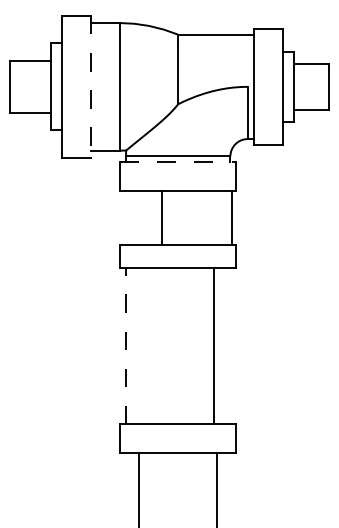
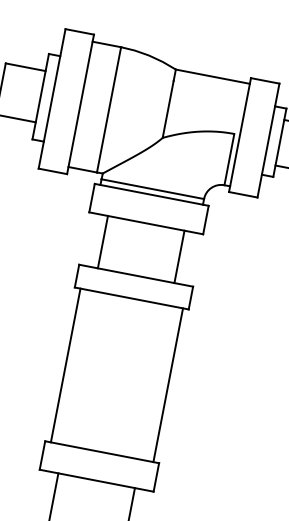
line: (91, 87) -> (80, 105), dashed -> solid
line: (178, 162) -> (151, 195), dashed -> solid
line: (162, 217) -> (103, 241), moved
line: (232, 217) -> (179, 256), moved
line: (126, 345) -> (66, 365), dashed -> solid
line: (214, 345) -> (168, 384), moved

